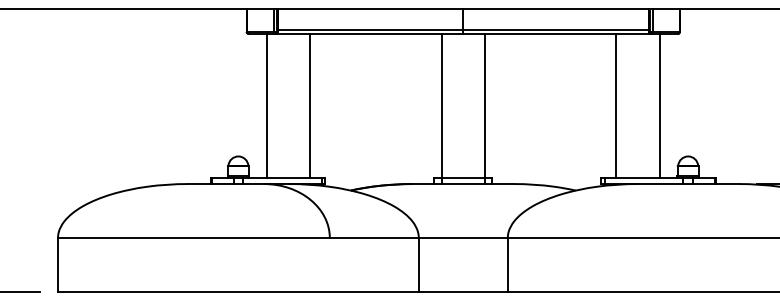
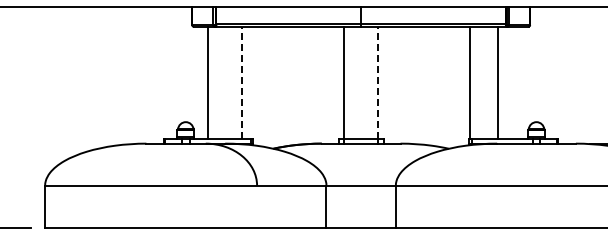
line: (309, 105) -> (241, 82), solid -> dashed
line: (485, 105) -> (378, 82), solid -> dashed
line: (616, 105) -> (469, 82), moved
line: (659, 105) -> (497, 82), moved

